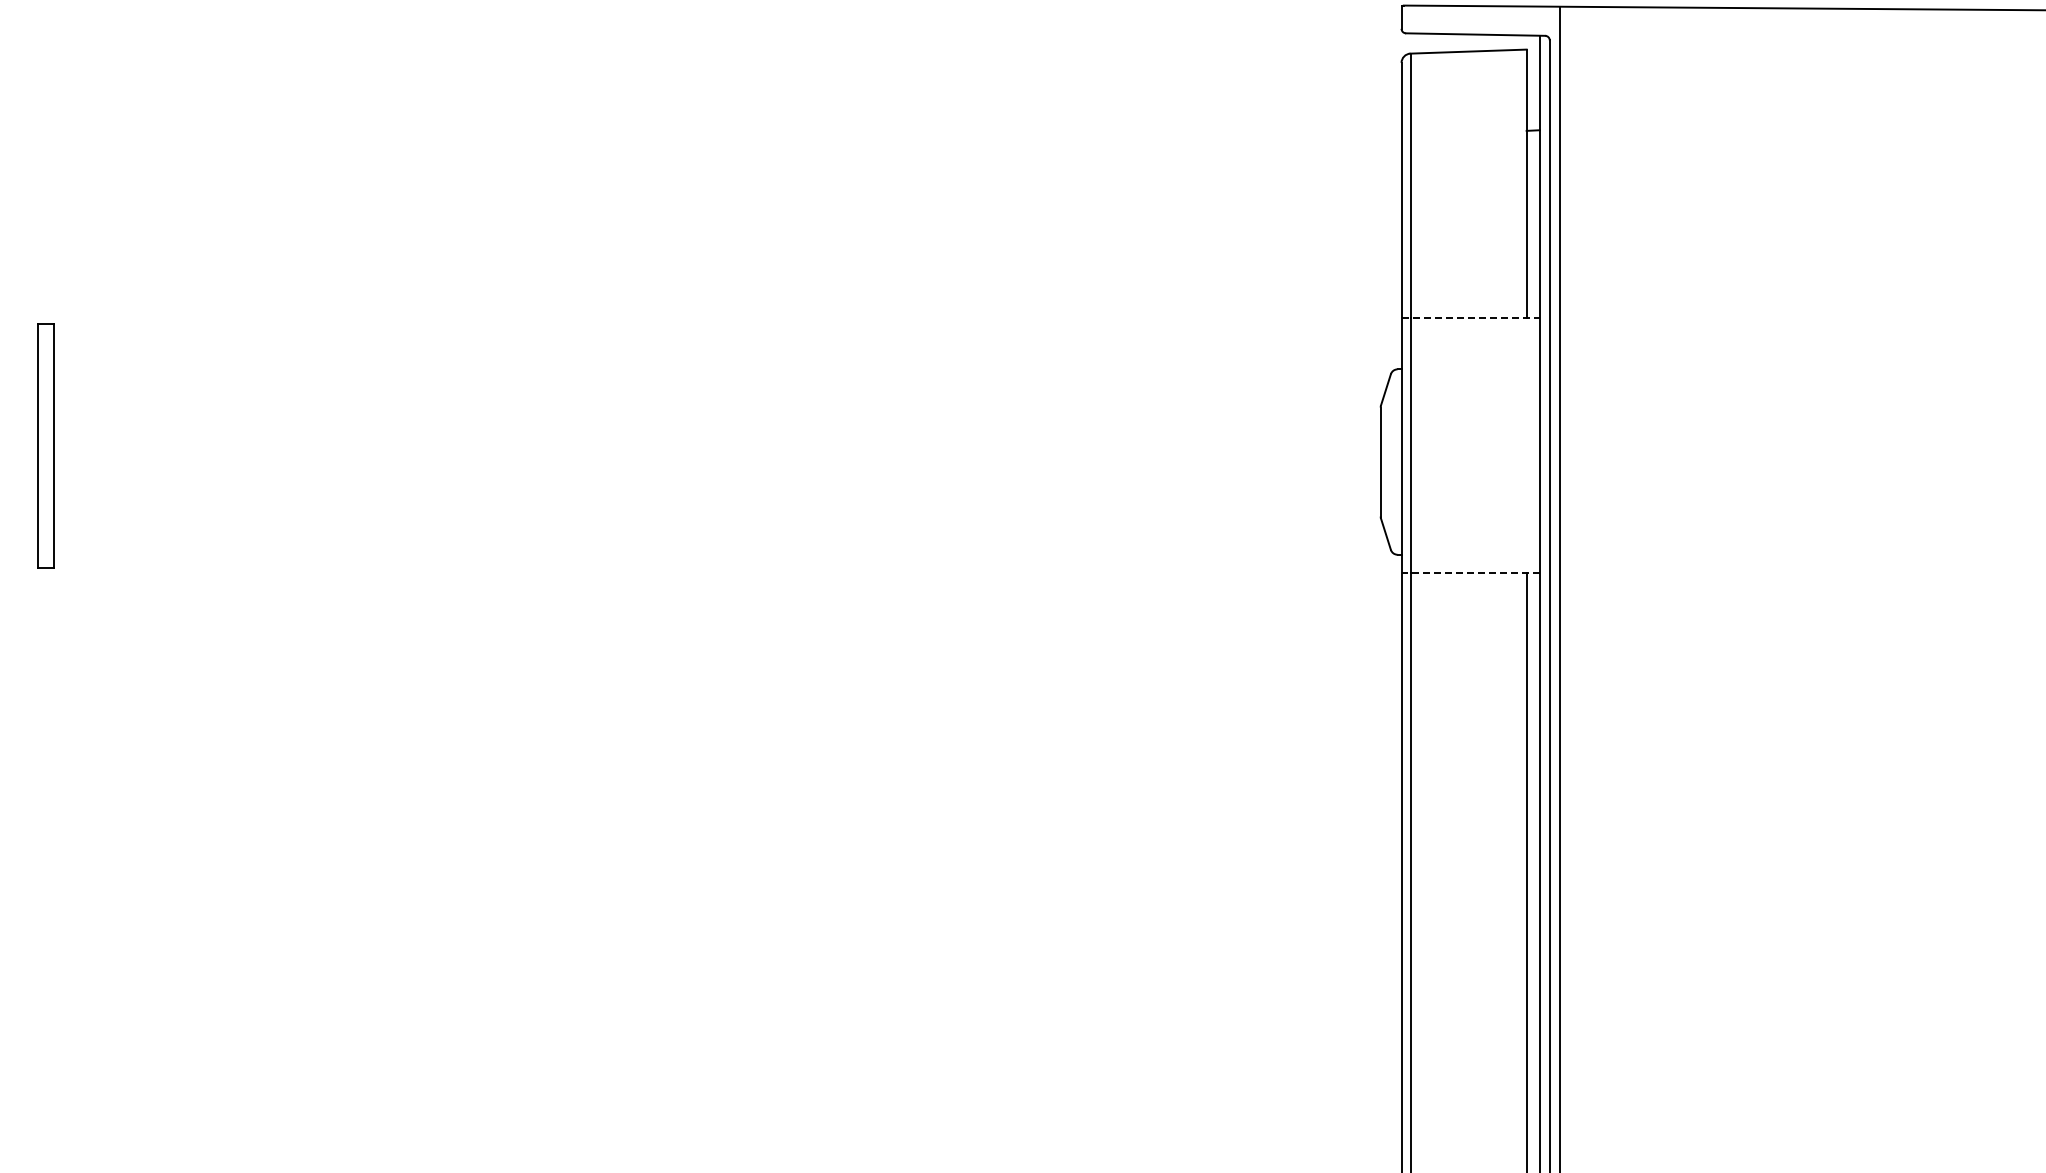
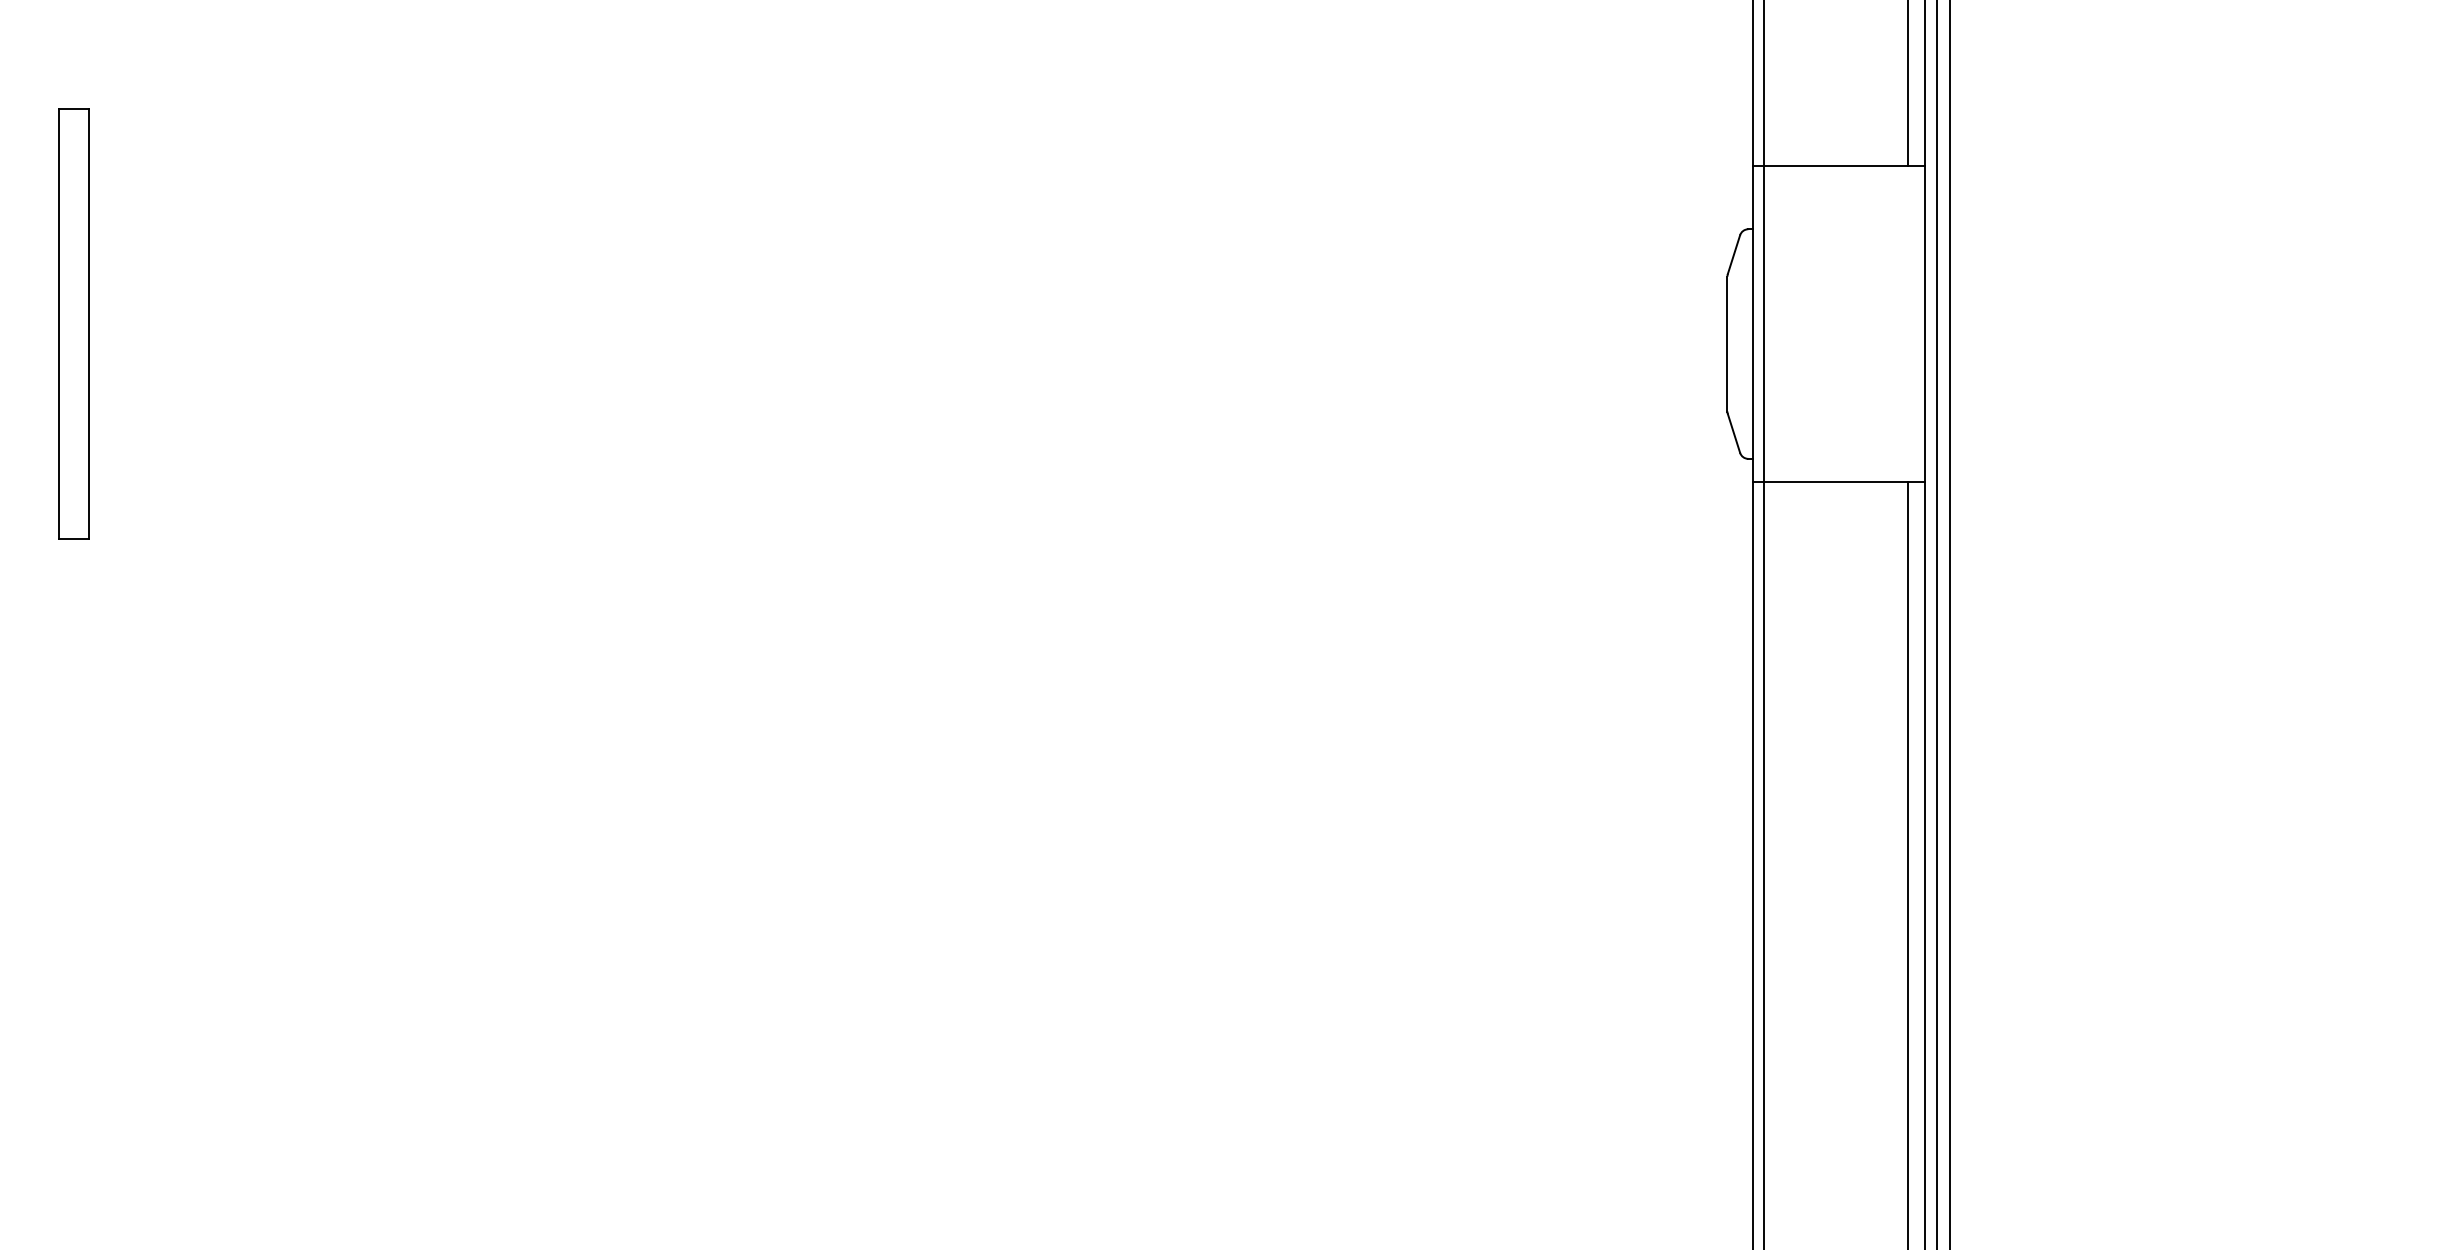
line: (1471, 318) -> (1839, 166), dashed -> solid
part: (45, 445) -> (73, 323), size x1.43
line: (1470, 573) -> (1838, 482), dashed -> solid

